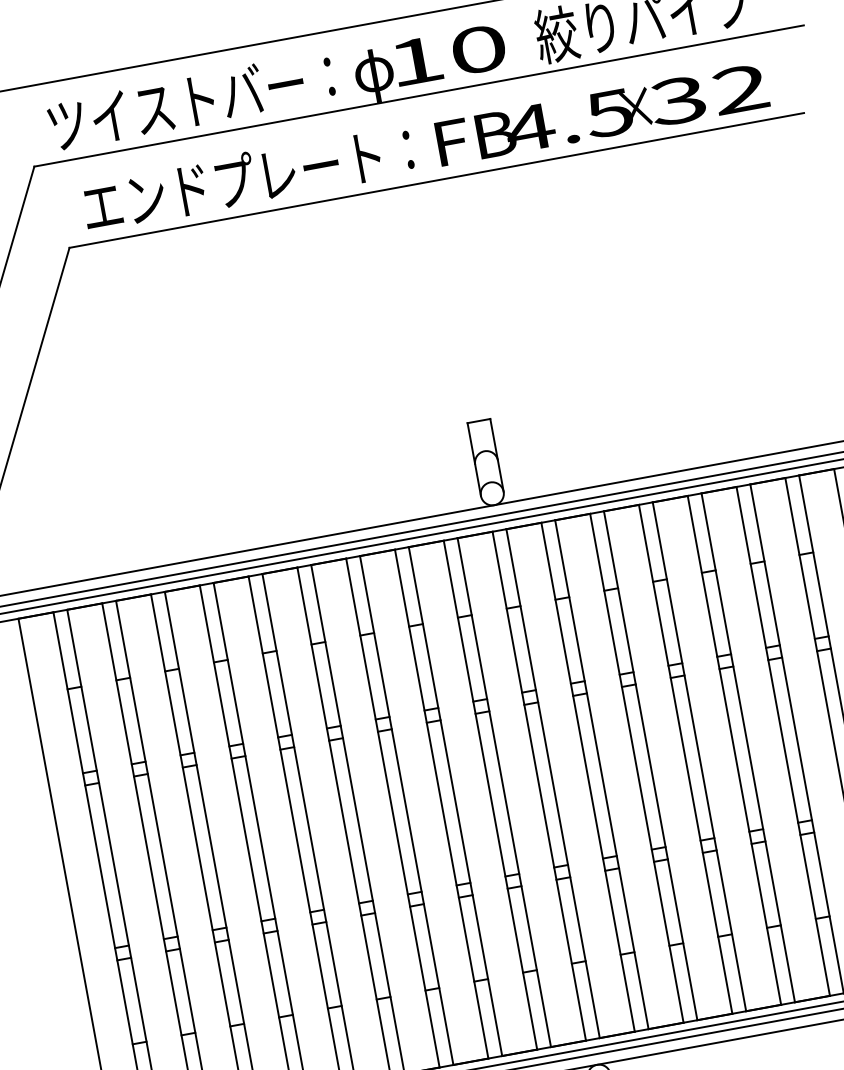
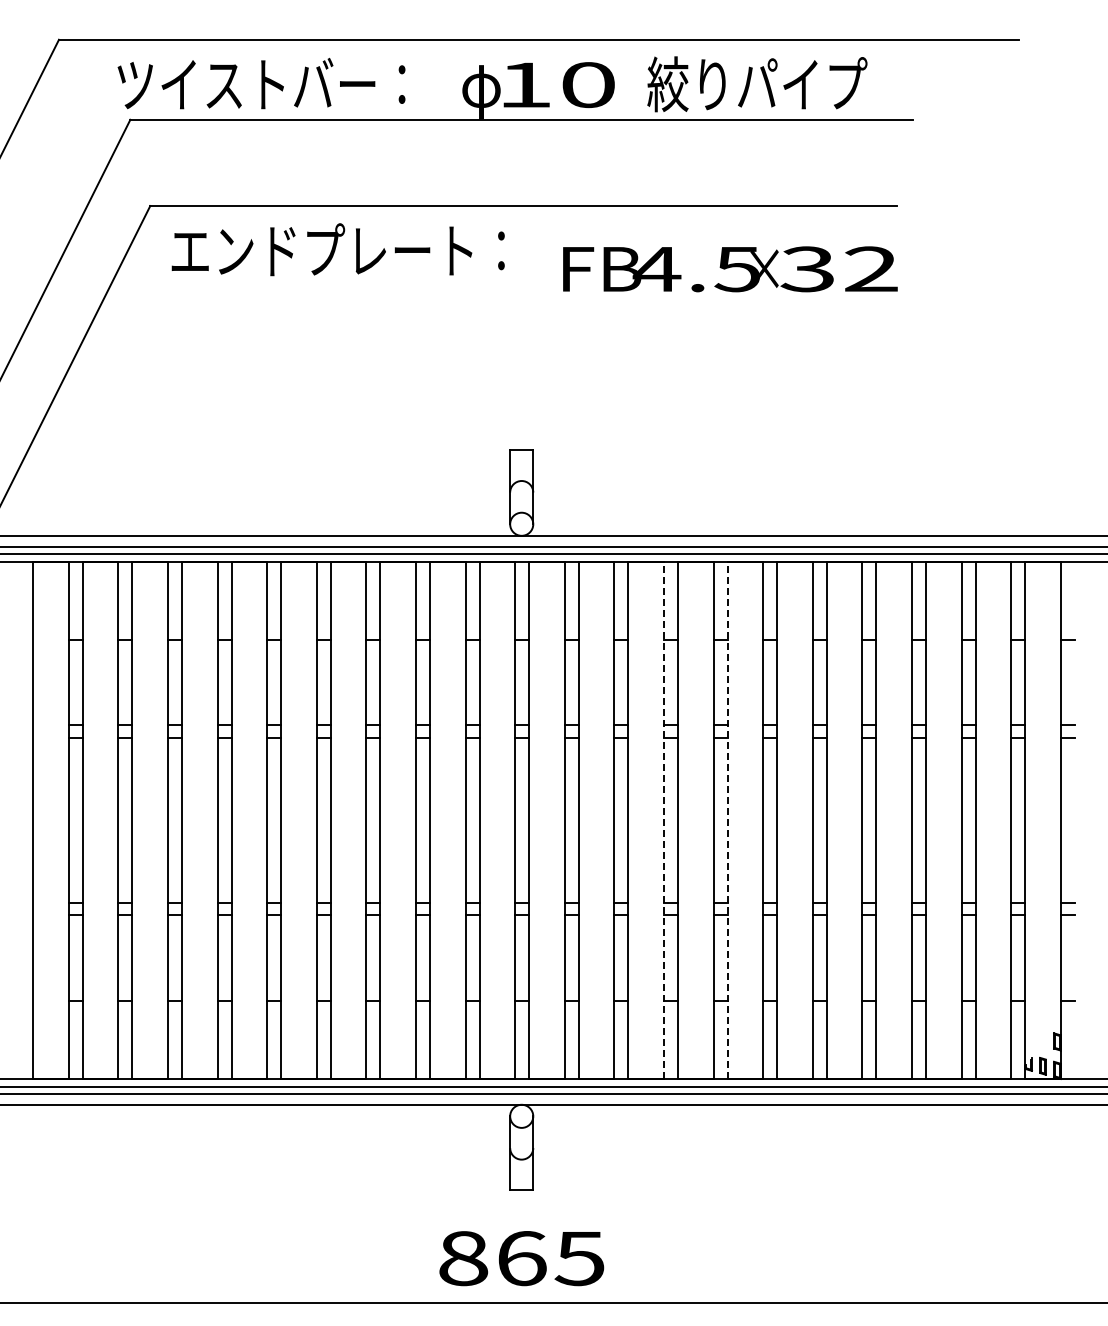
text: (191, 100) -> (261, 83), moved
text: (602, 114) -> (730, 269), moved
text: (247, 178) -> (337, 249), moved
line: (748, 748) -> (727, 820), solid -> dashed
line: (685, 759) -> (663, 820), solid -> dashed

